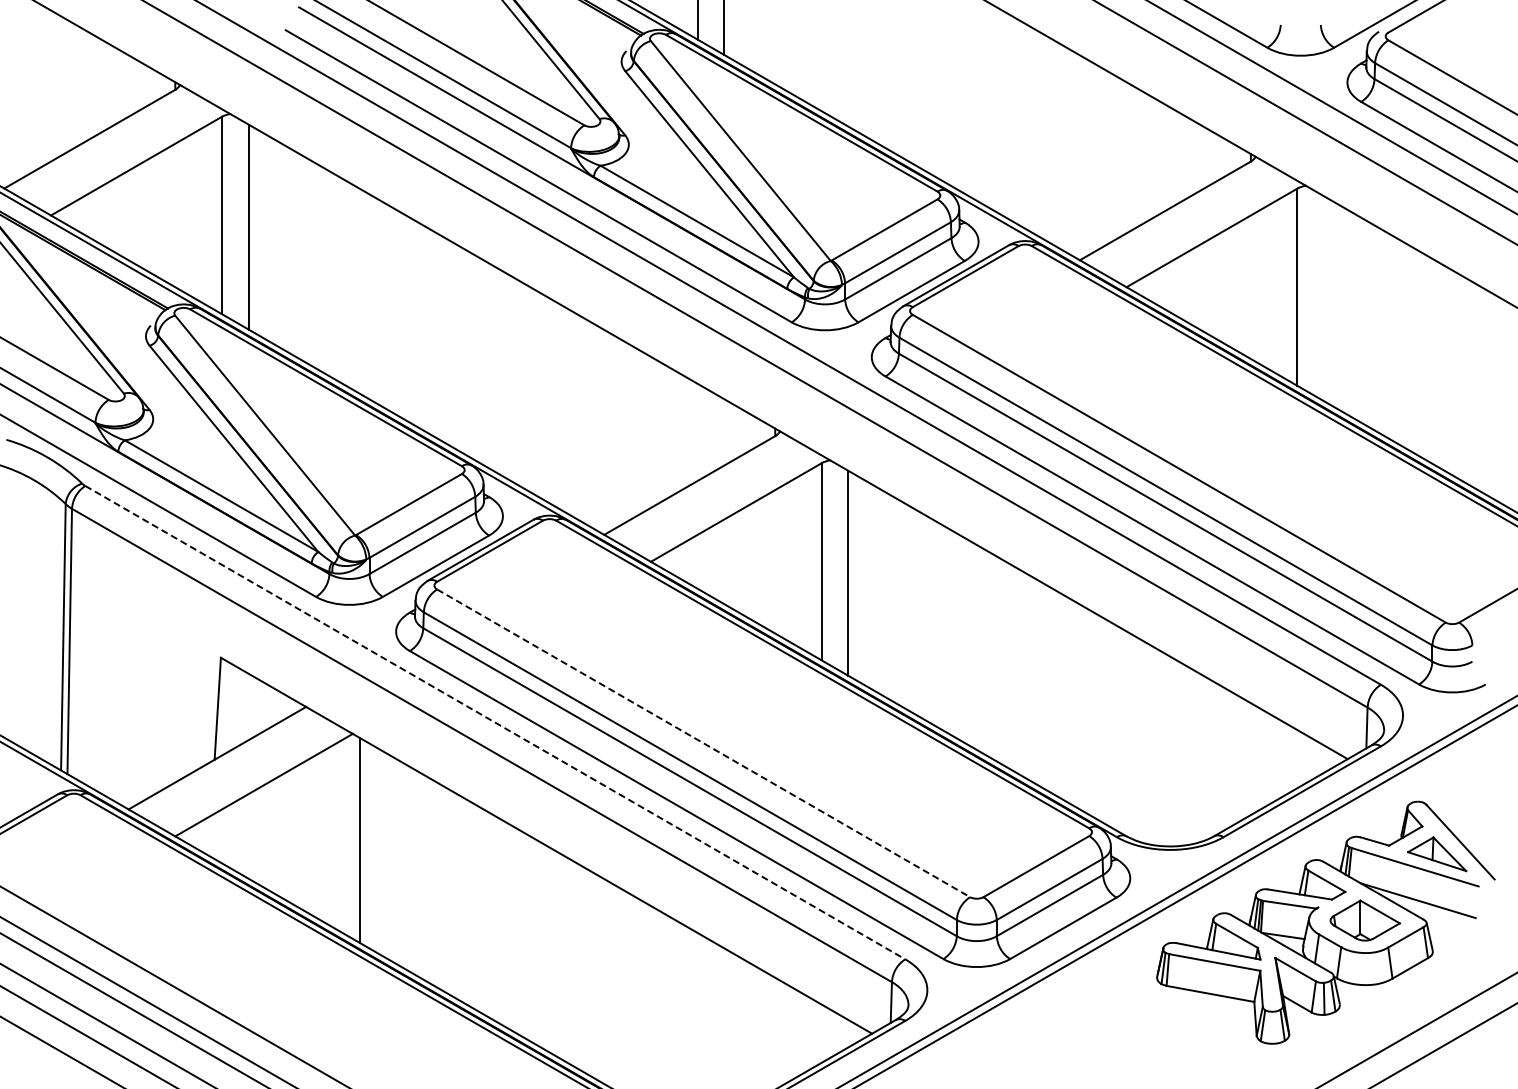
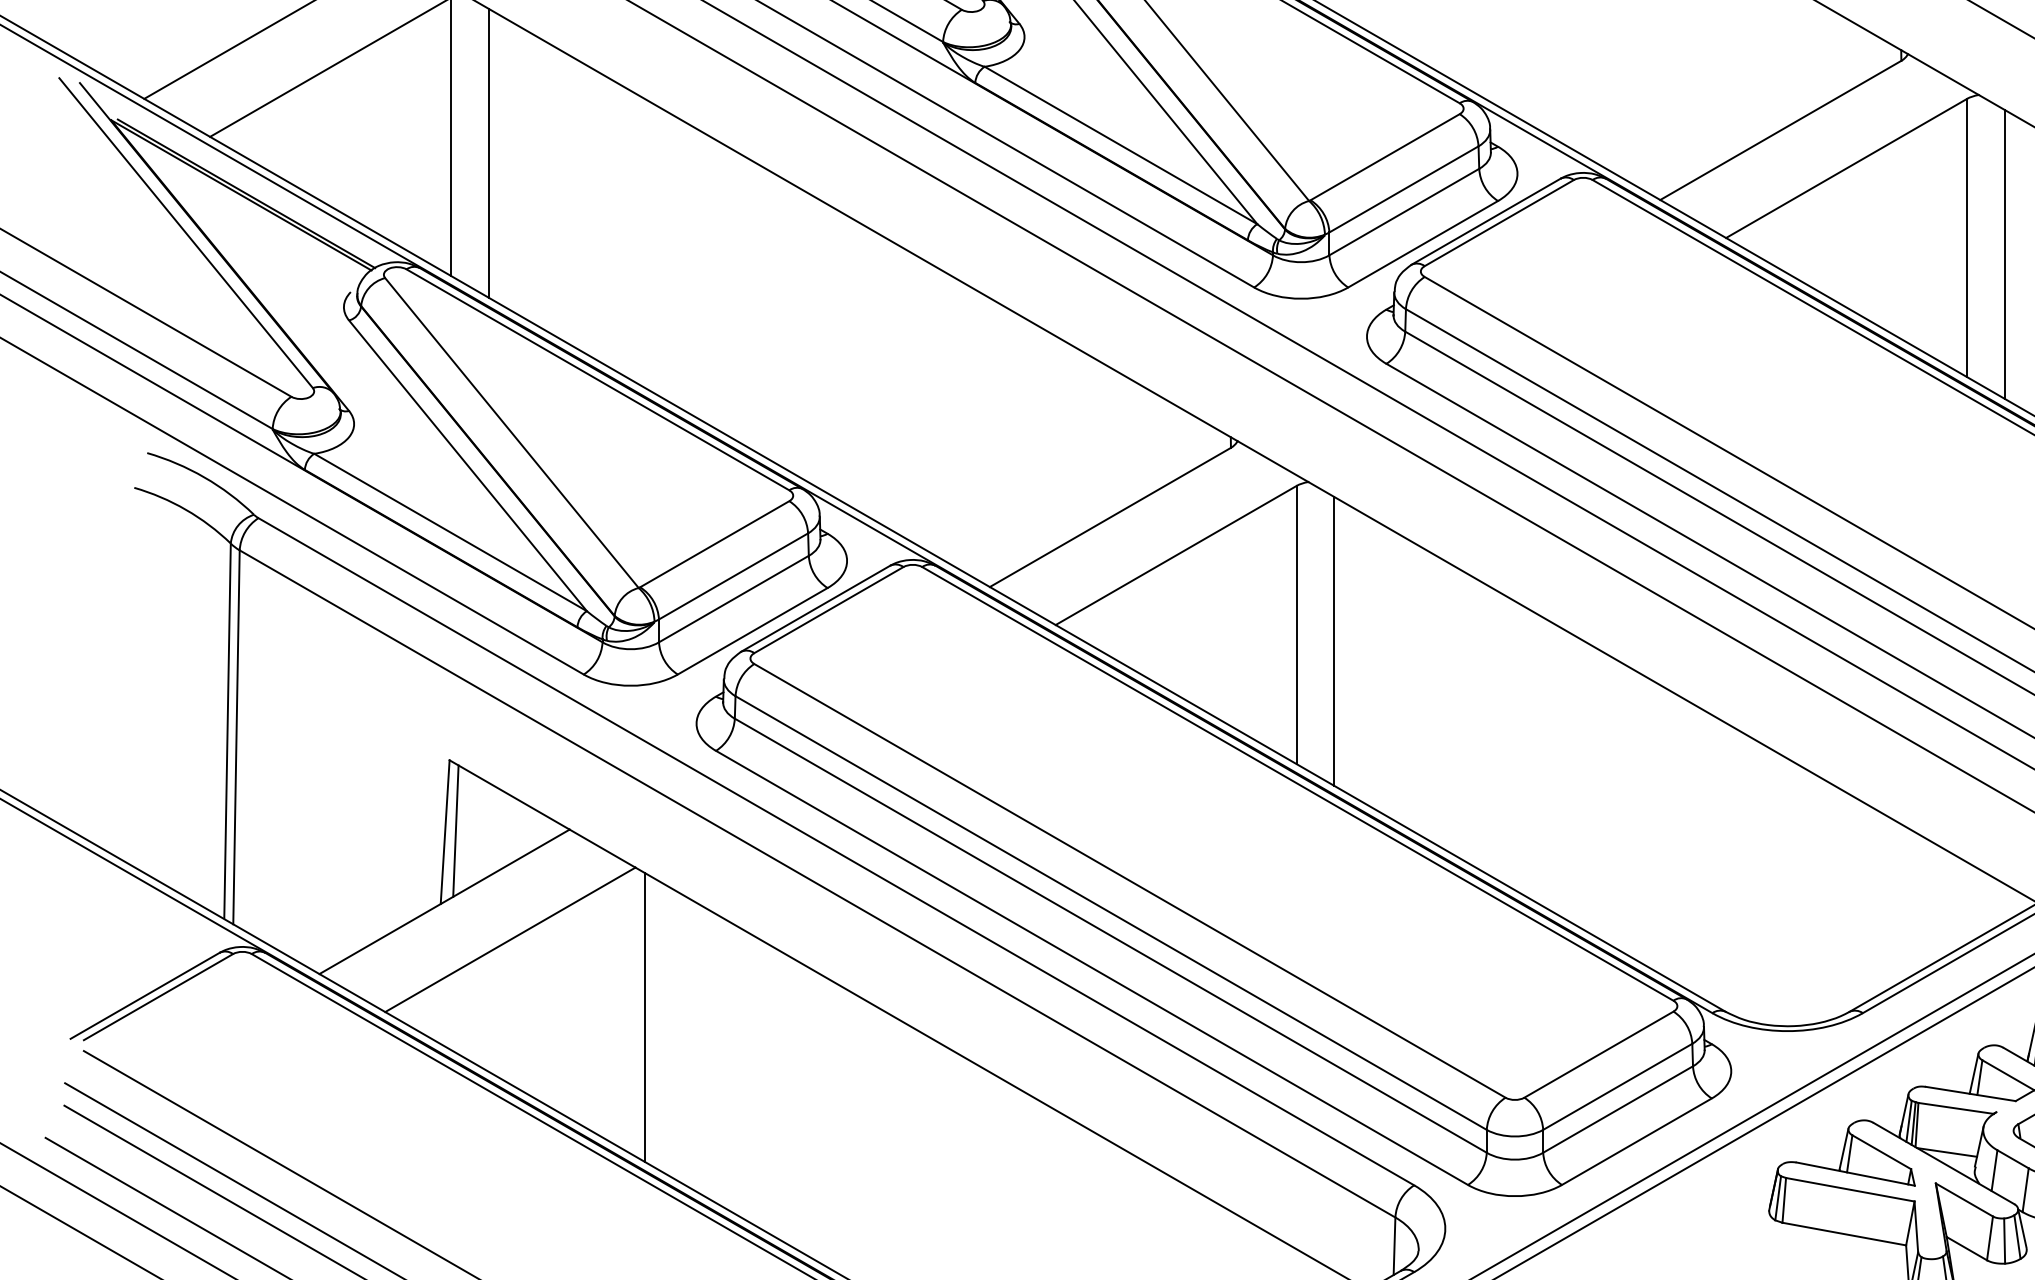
line: (1324, 298) -> (2005, 253), added
line: (225, 707) -> (456, 830), added
line: (495, 722) -> (836, 851), dashed -> solid
line: (703, 743) -> (1129, 881), dashed -> solid

